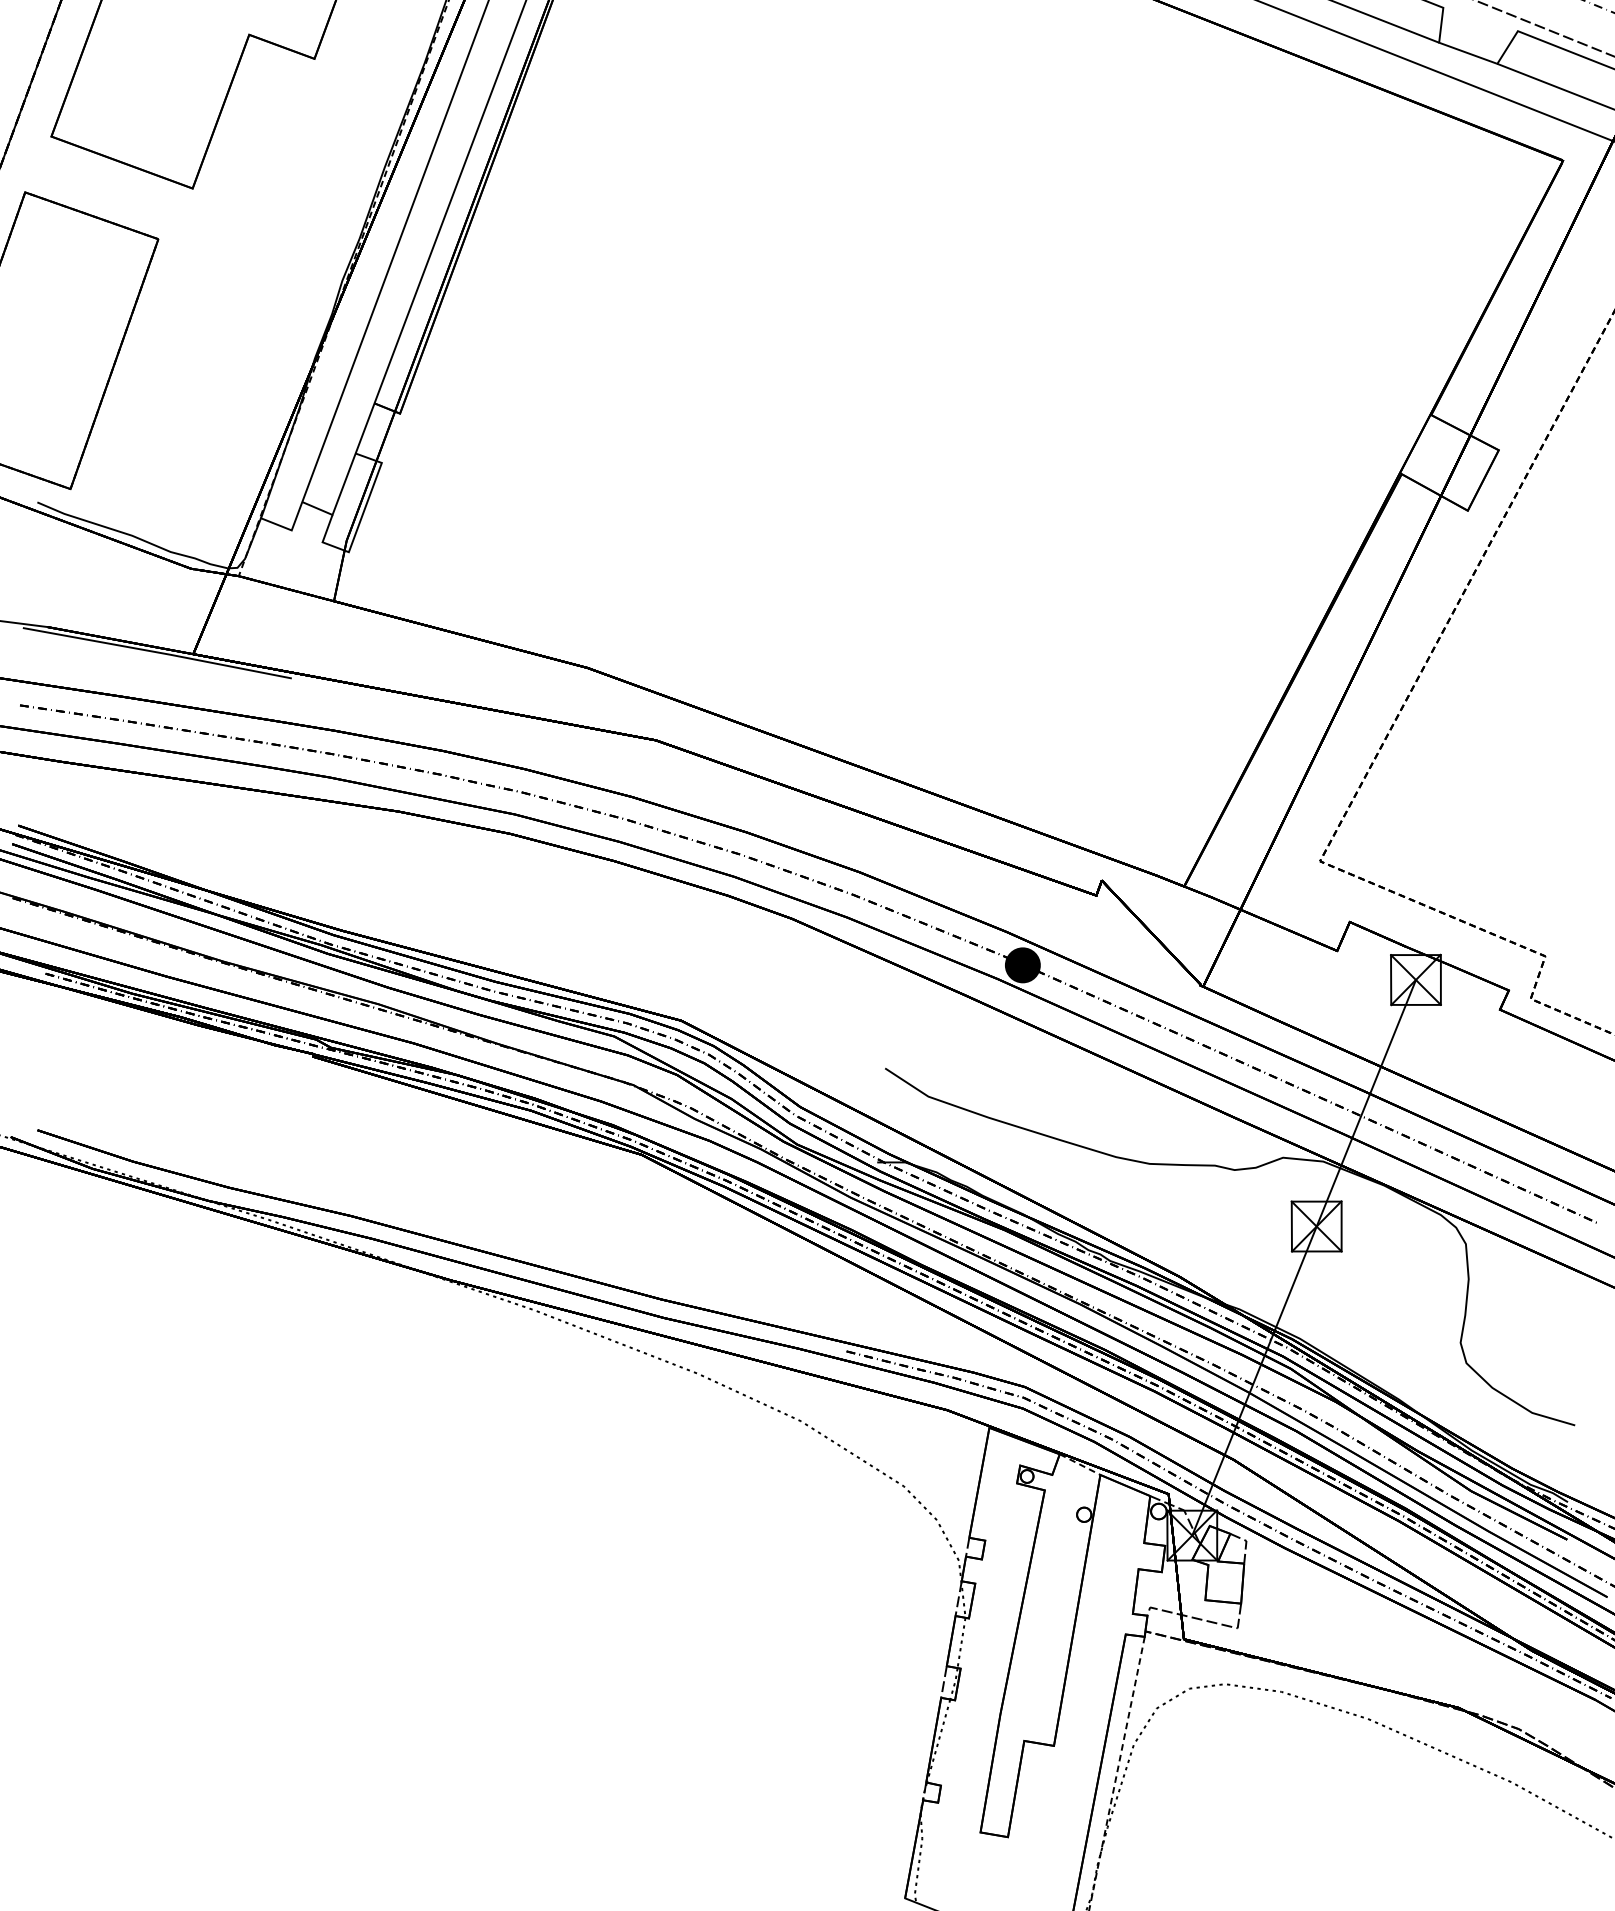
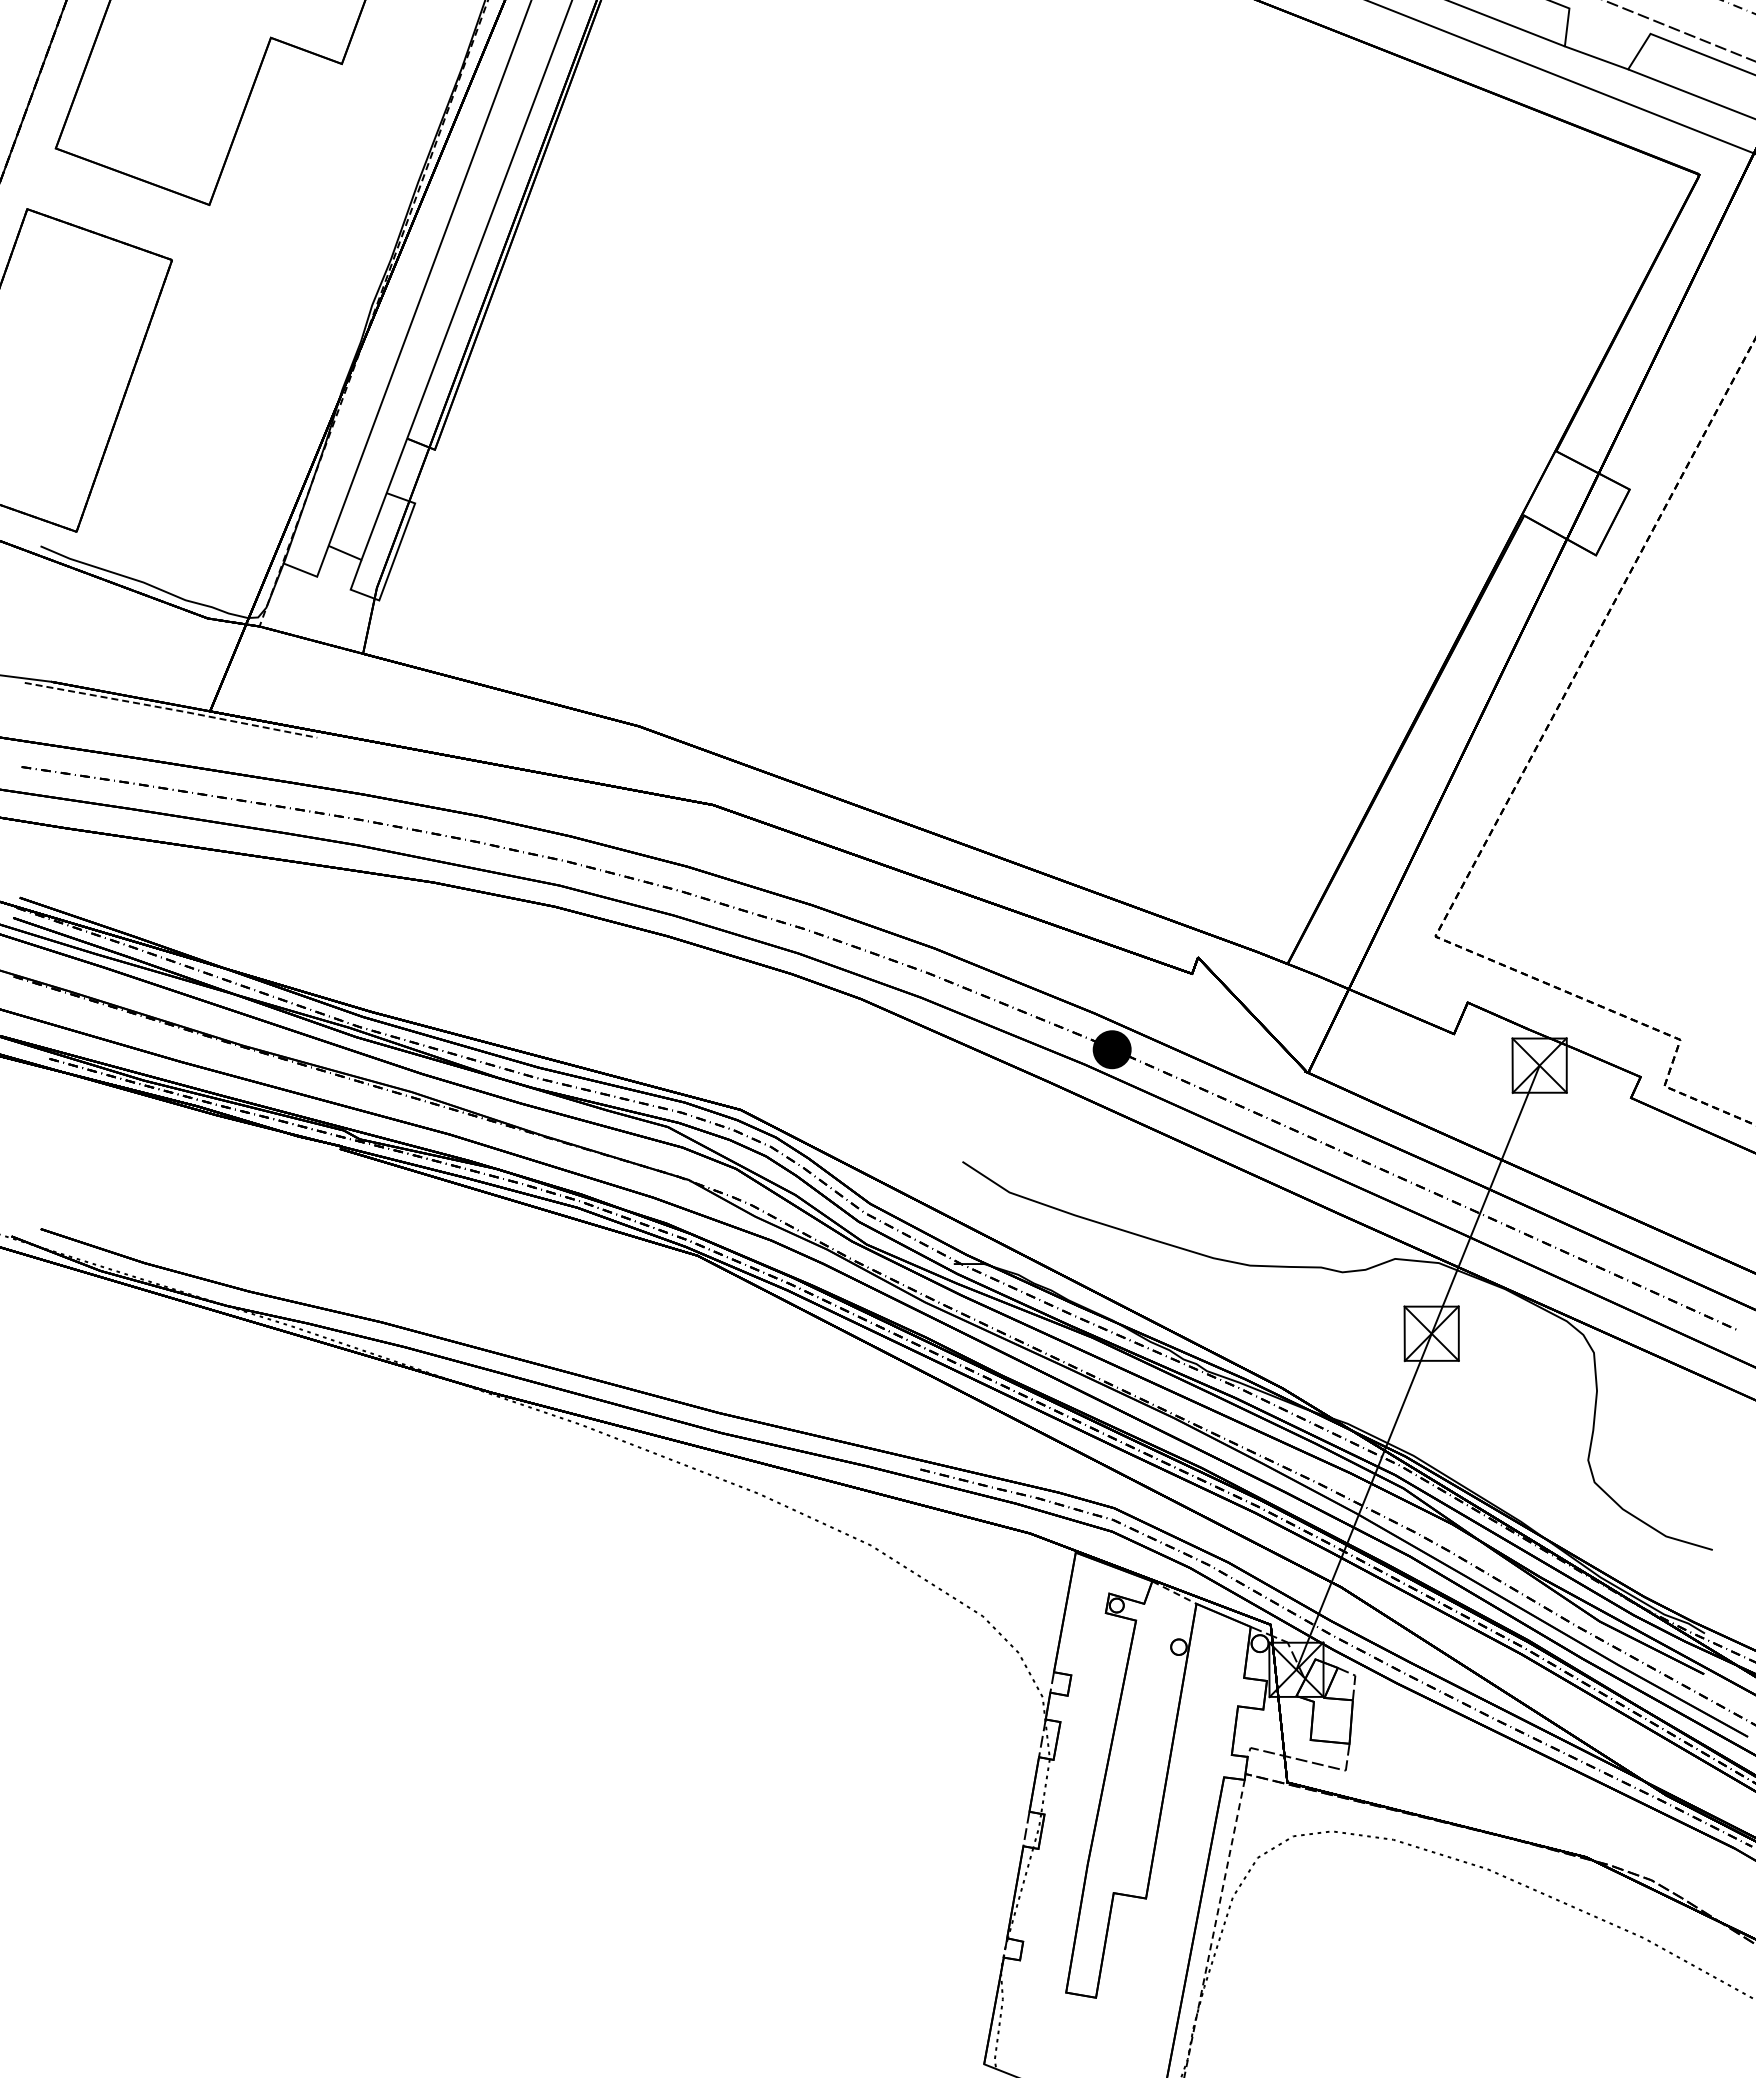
line: (158, 652) -> (172, 709), solid -> dashed

